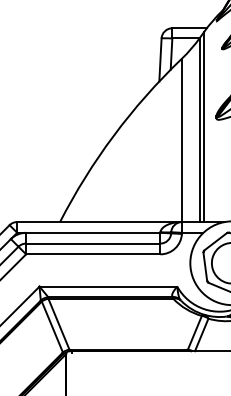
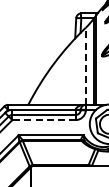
line: (181, 138) -> (85, 65), solid -> dashed
line: (94, 255) -> (44, 120), solid -> dashed

